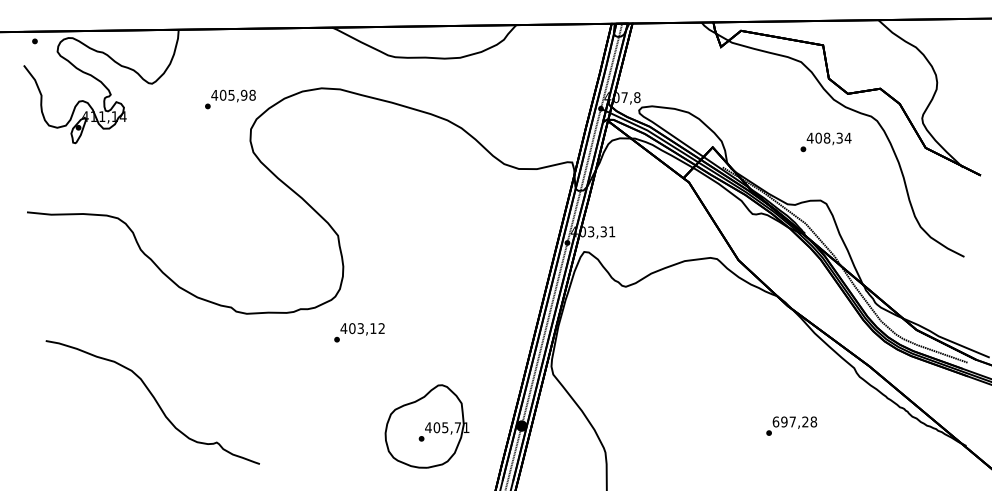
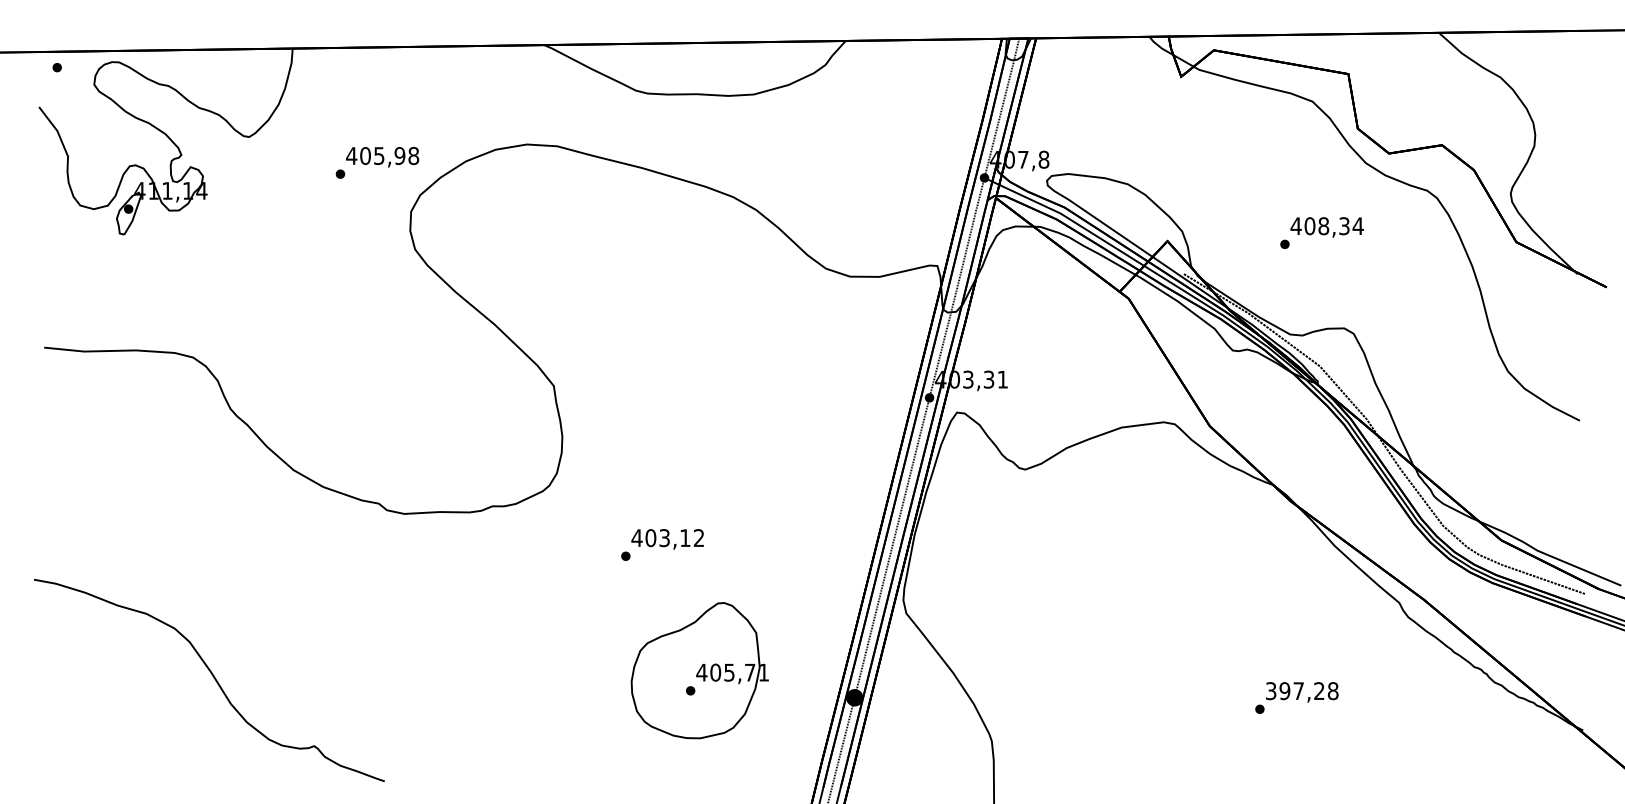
text: (825, 142) -> (1321, 233), moved
text: (359, 332) -> (662, 544), moved
curve: (154, 400) -> (212, 677), moved
text: (775, 421) -> (1270, 690), 697,28 -> 397,28
part: (426, 426) -> (698, 670), moved

